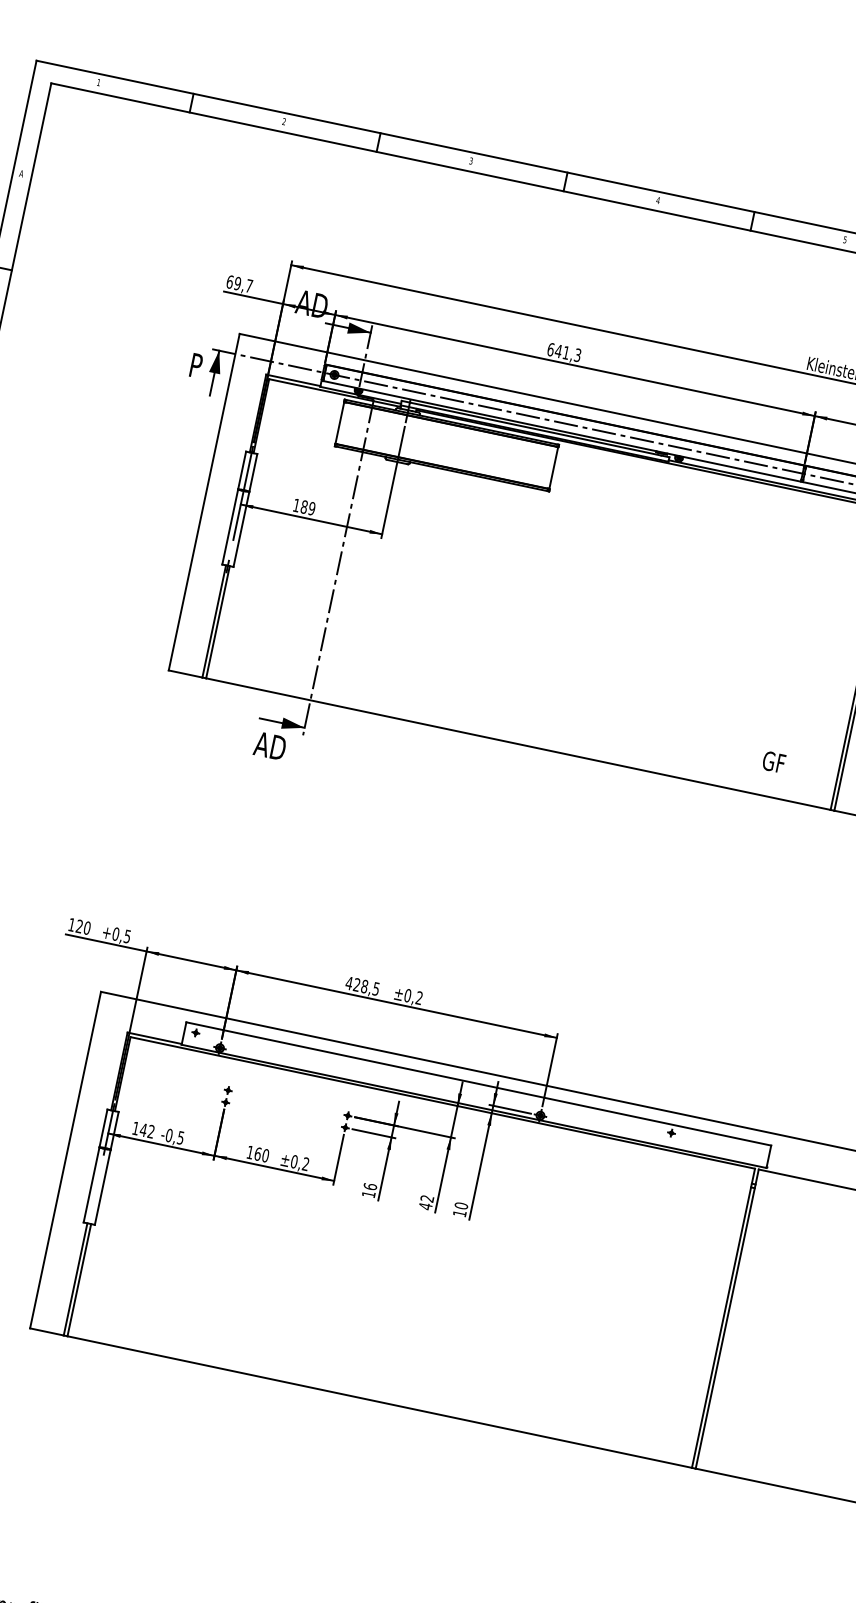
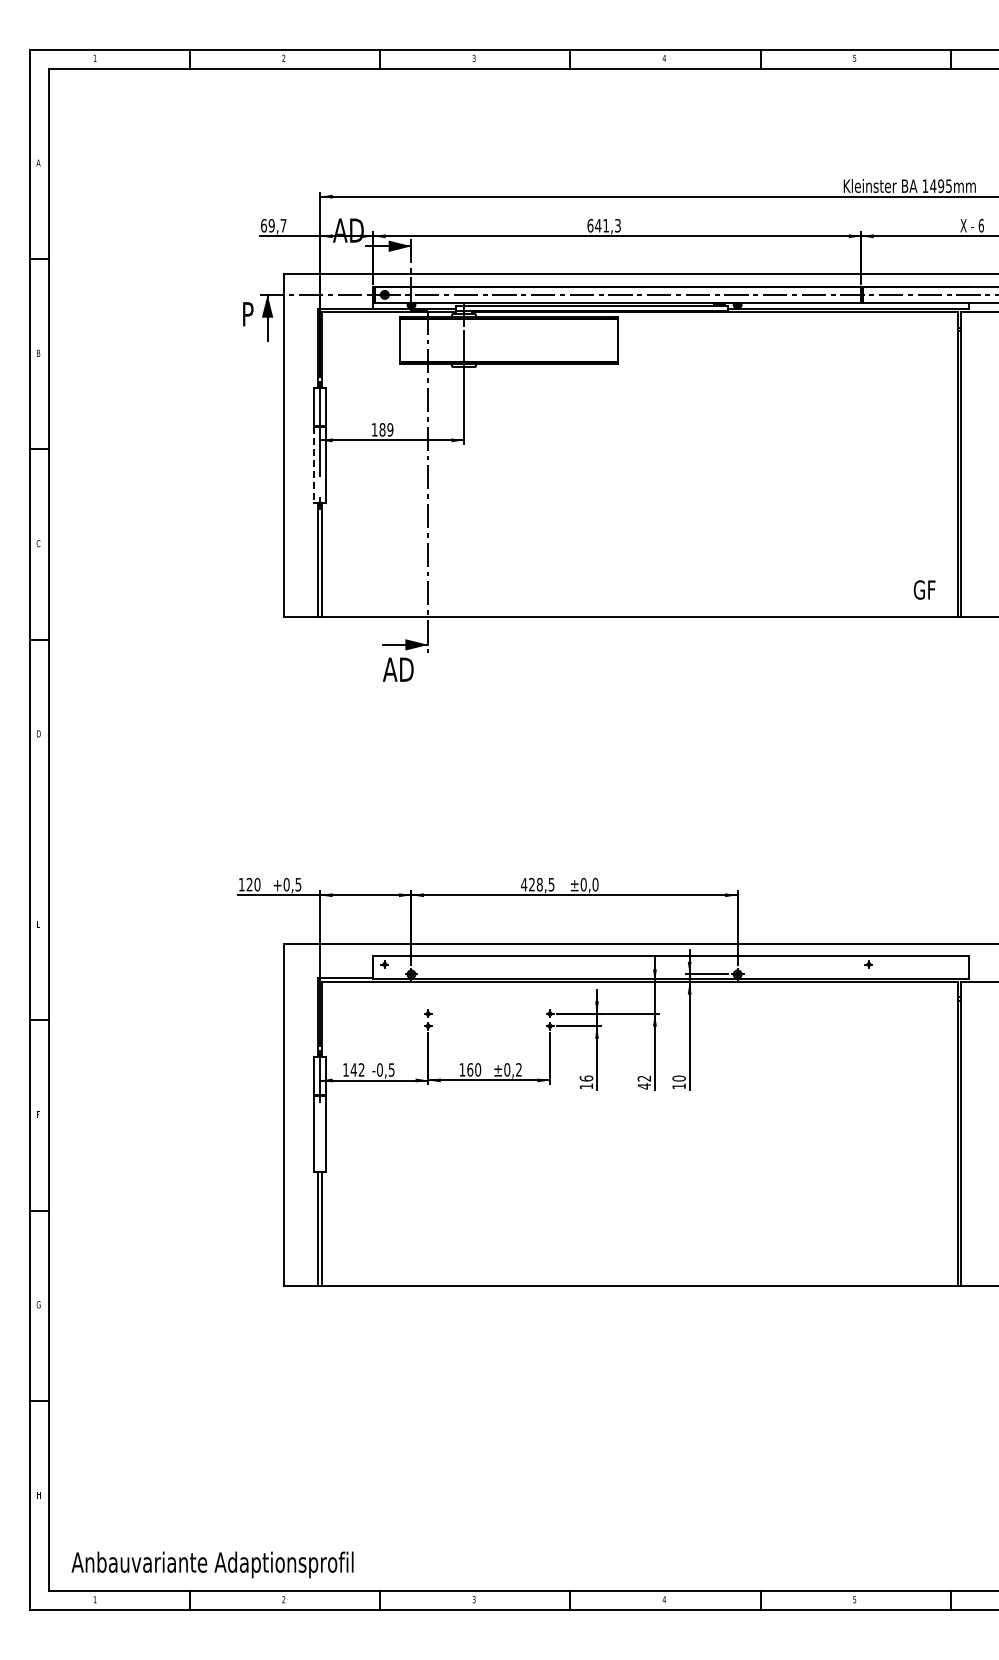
line: (230, 528) -> (314, 465), solid -> dashed
text: (773, 761) -> (924, 589), moved
text: (419, 997) -> (595, 884), ±0,2 -> ±0,0

